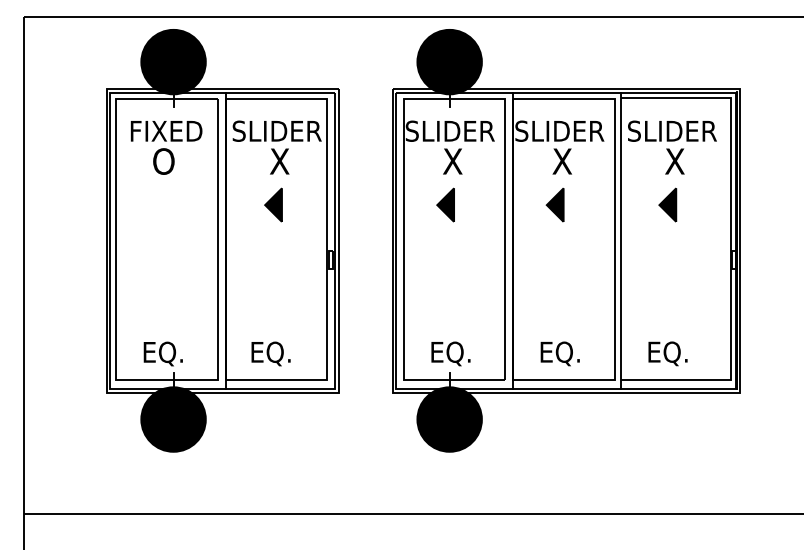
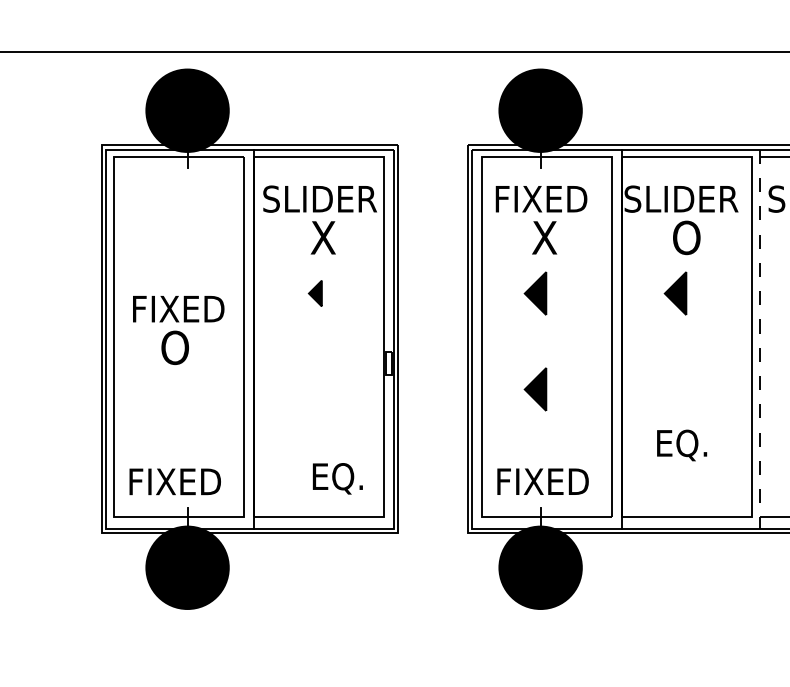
text: (449, 130) -> (540, 198), SLIDER -> FIXED
text: (166, 147) -> (178, 329), moved
text: (563, 161) -> (686, 237), X -> O
part: (273, 204) -> (315, 292), size x0.6
line: (620, 241) -> (759, 340), solid -> dashed
part: (445, 279) -> (535, 388), added
text: (163, 353) -> (174, 483), EQ. -> FIXED
text: (270, 353) -> (337, 478), moved
text: (451, 353) -> (542, 483), EQ. -> FIXED
text: (559, 353) -> (681, 444), moved

